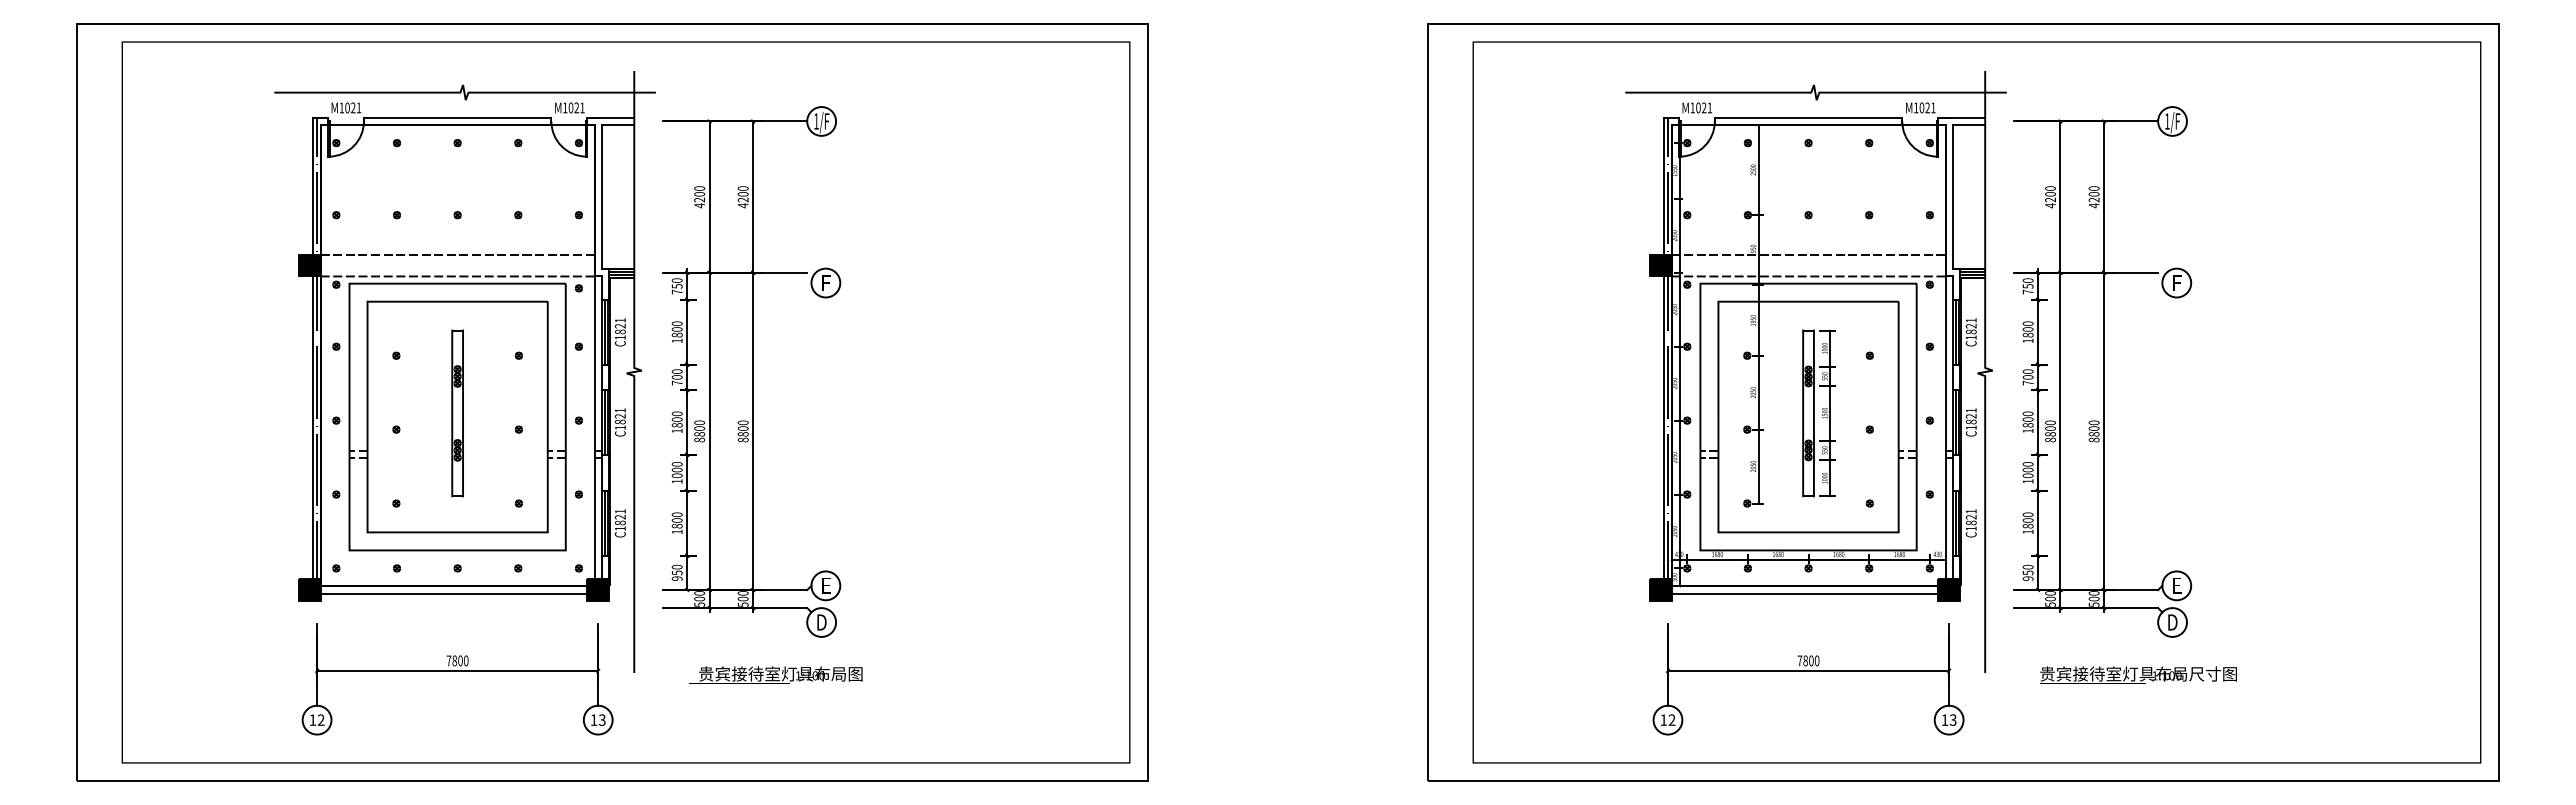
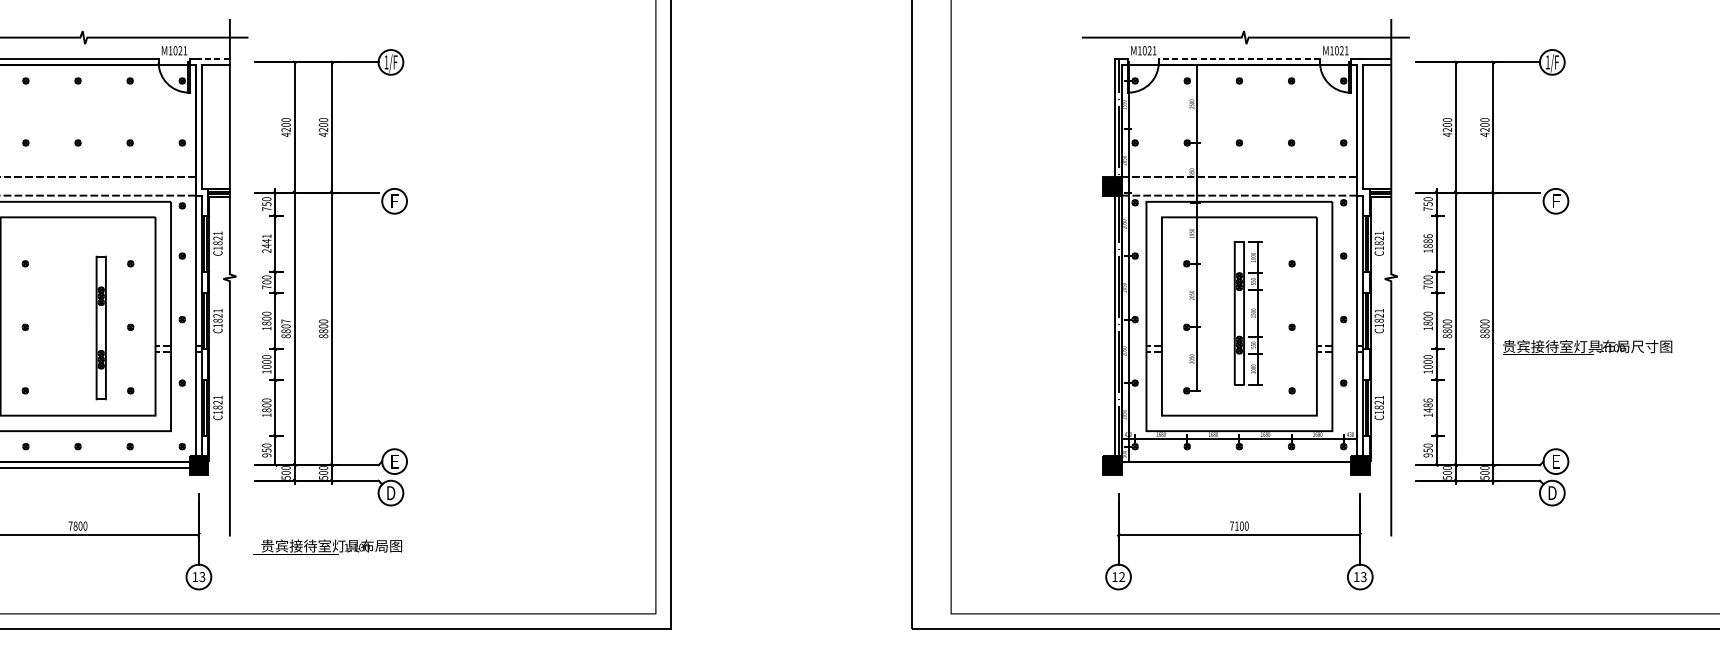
line: (615, 117) -> (213, 58), solid -> dashed
line: (1808, 117) -> (1239, 58), solid -> dashed
text: (2027, 326) -> (1427, 238), 1800 -> 1886
text: (676, 332) -> (266, 243), 1800 -> 2441
part: (457, 413) -> (101, 328), moved
text: (699, 422) -> (285, 321), 8800 -> 8807
text: (2027, 520) -> (1427, 405), 1800 -> 1486
line: (1804, 593) -> (1235, 468), removed
text: (1805, 660) -> (1236, 525), 7800 -> 7100
text: (775, 674) -> (327, 546), moved
text: (2138, 674) -> (1587, 346), moved

